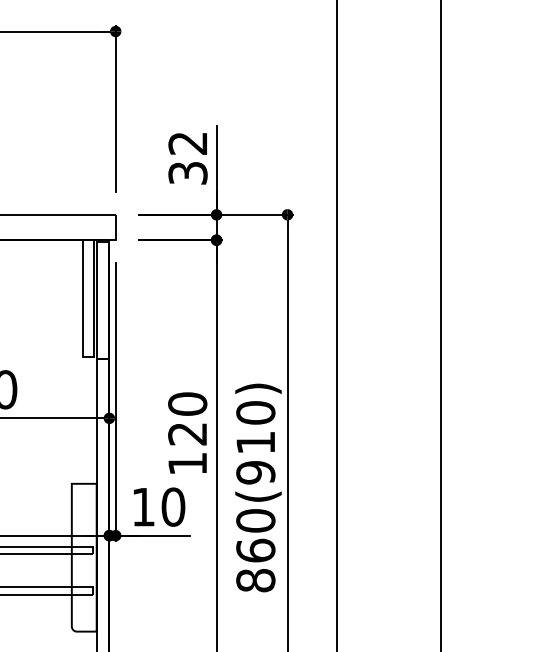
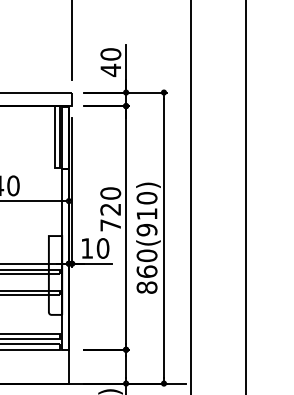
text: (187, 158) -> (110, 62), 32 -> 40
text: (187, 464) -> (110, 225), 120 -> 720

